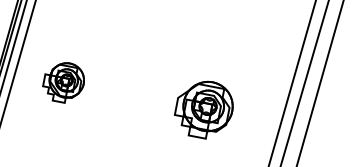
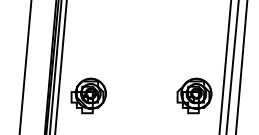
part: (63, 81) -> (88, 95), size x1.43
part: (204, 108) -> (194, 95), moved

